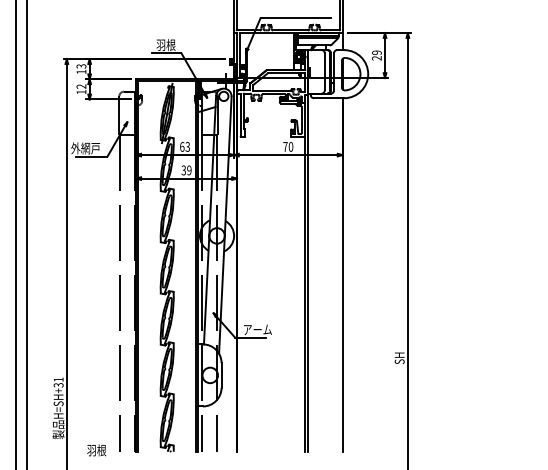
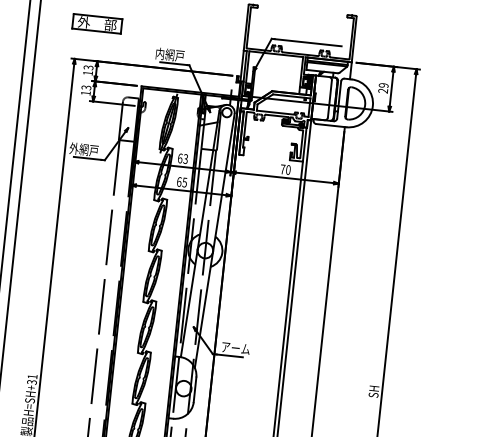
part: (85, 21) -> (97, 23), added
text: (161, 45) -> (170, 55), 羽根 -> 内網戸
text: (82, 86) -> (87, 87), 12 -> 13
text: (186, 170) -> (181, 182), 39 -> 65

